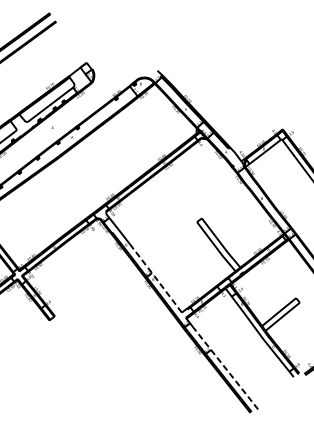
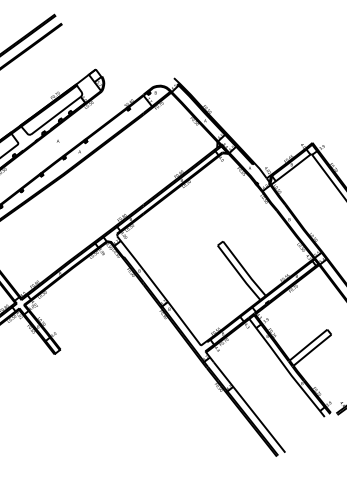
line: (155, 277) -> (171, 306), dashed -> solid
line: (225, 368) -> (249, 407), dashed -> solid

